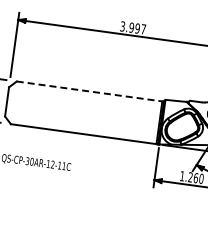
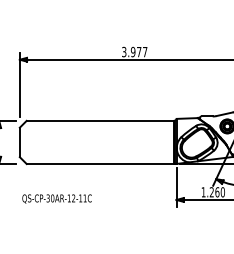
text: (136, 27) -> (138, 51), 3.997 -> 3.977
line: (89, 91) -> (100, 120), dashed -> solid

